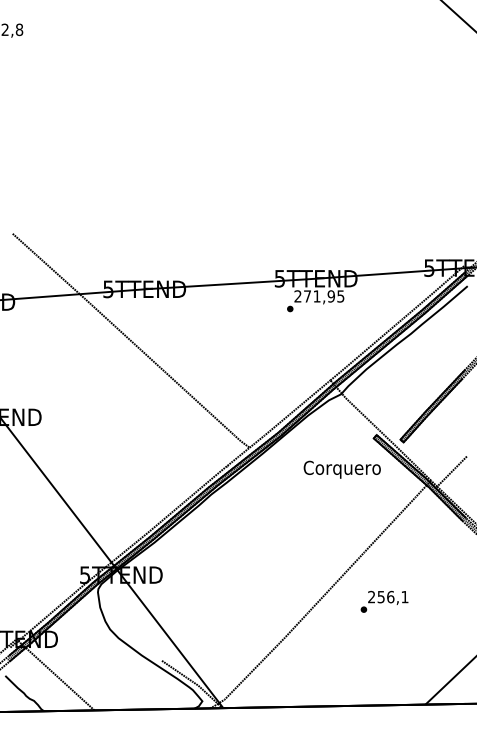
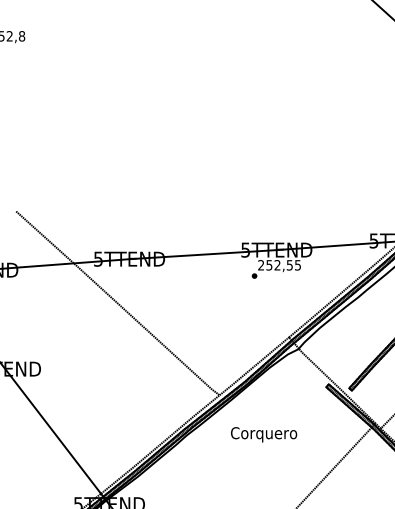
text: (319, 296) -> (279, 265), 271,95 -> 252,55
text: (341, 469) -> (263, 434), moved

